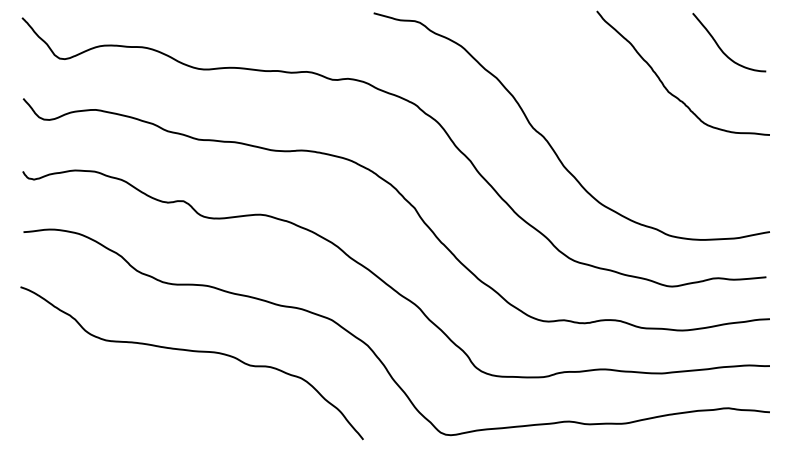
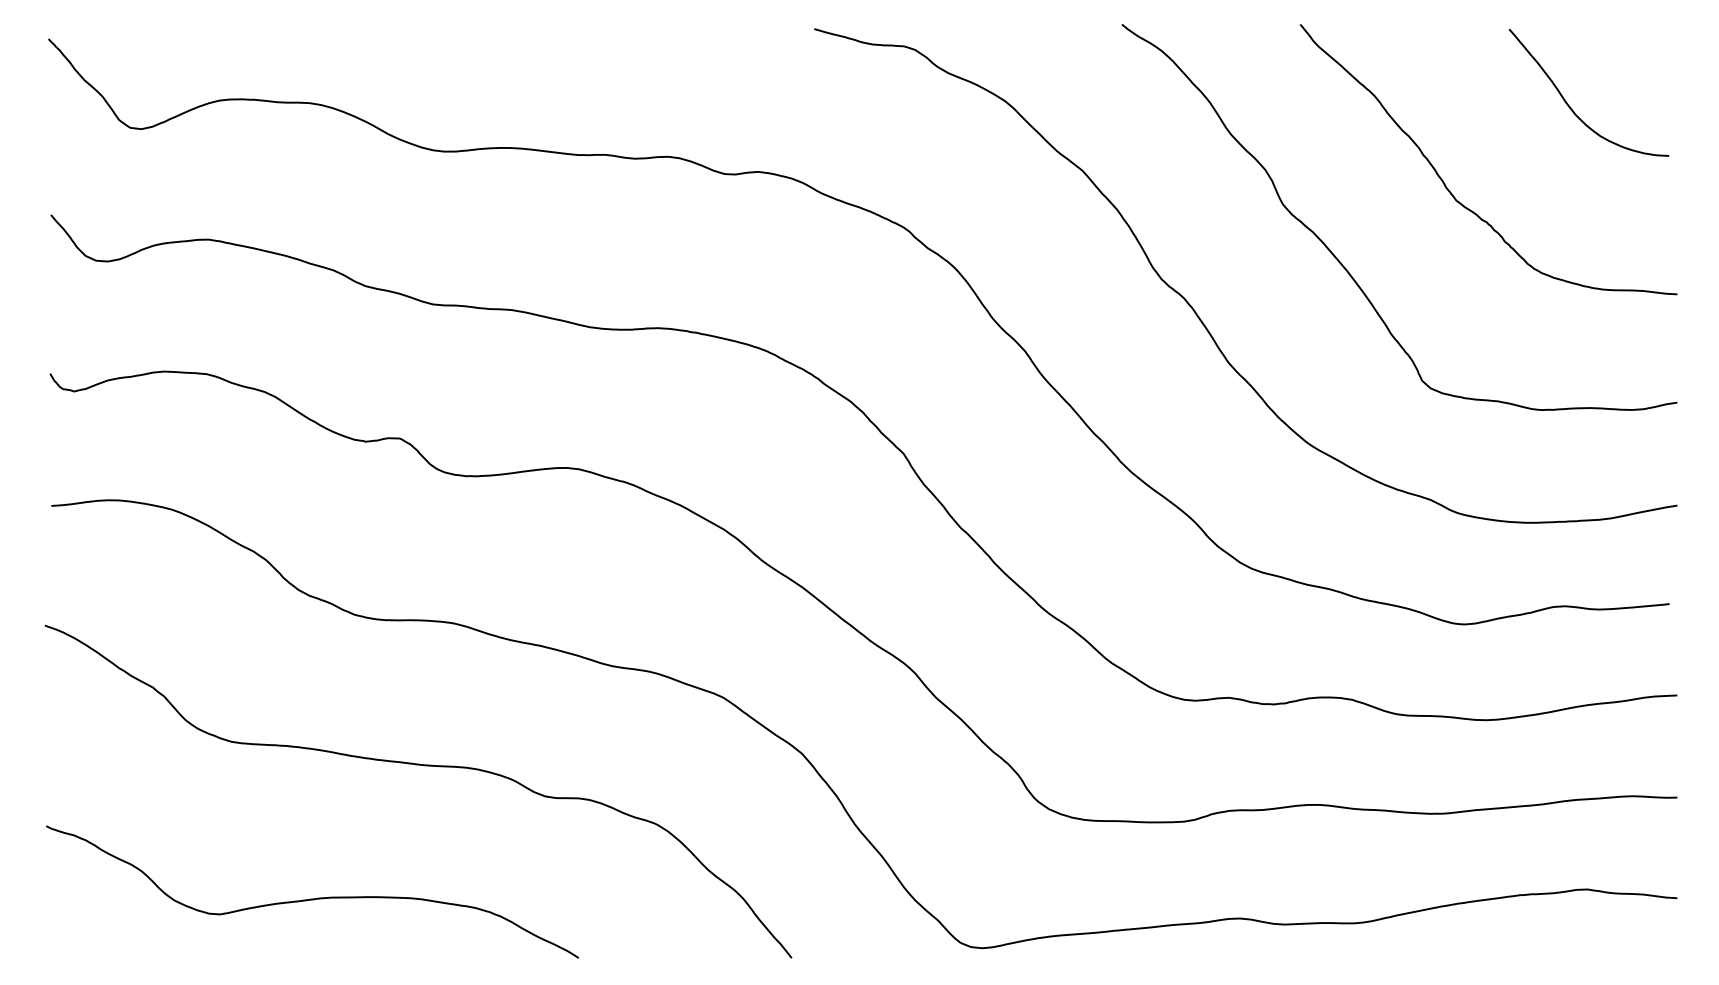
curve: (618, 122) -> (1347, 267), added
curve: (143, 411) -> (312, 896), added

